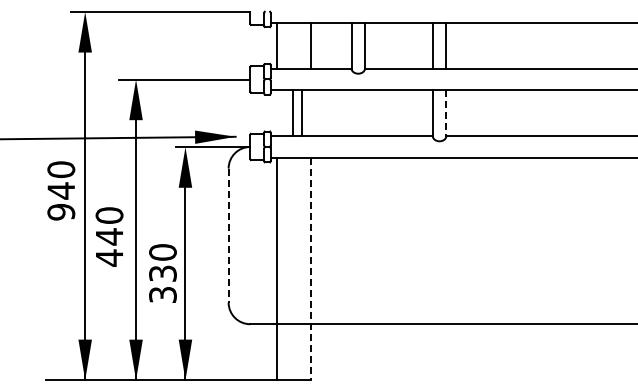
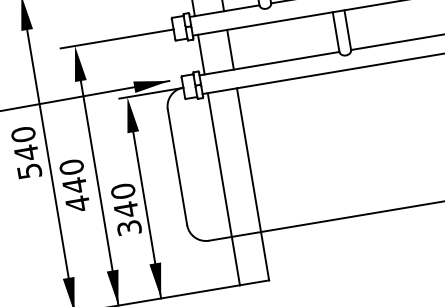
line: (292, 113) -> (230, 50), moved
line: (301, 113) -> (201, 54), moved
line: (446, 113) -> (347, 30), dashed -> solid
text: (61, 212) -> (29, 171), 940 -> 540
line: (228, 235) -> (177, 167), dashed -> solid
line: (310, 269) -> (253, 184), dashed -> solid
text: (162, 273) -> (125, 209), 330 -> 340

